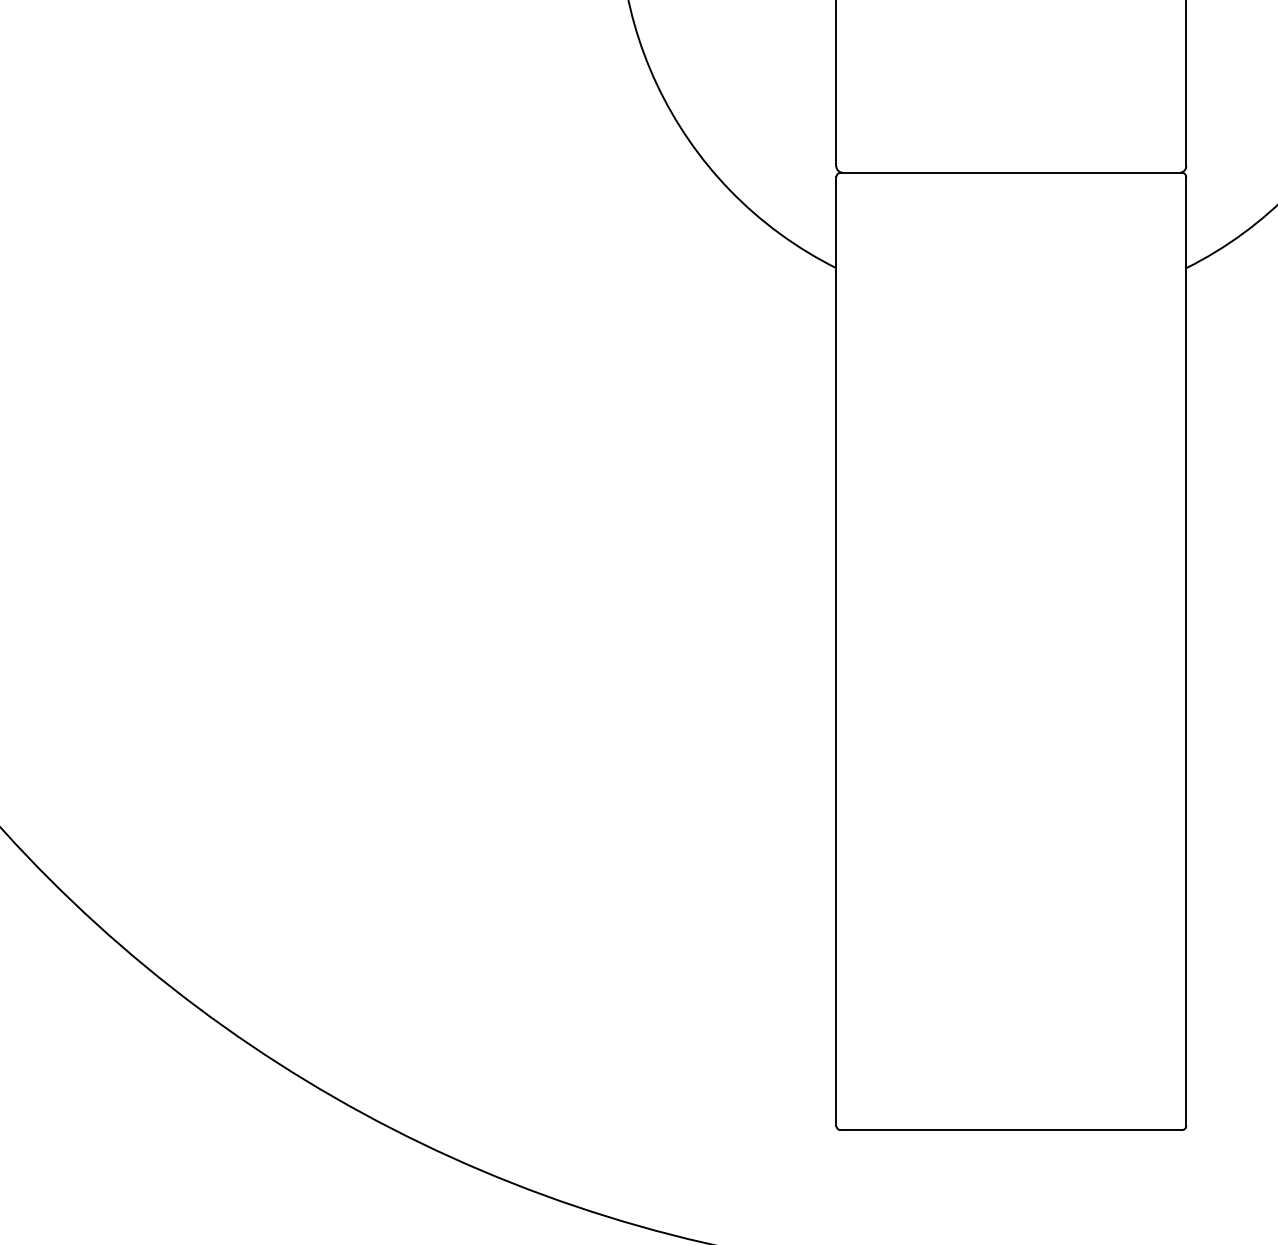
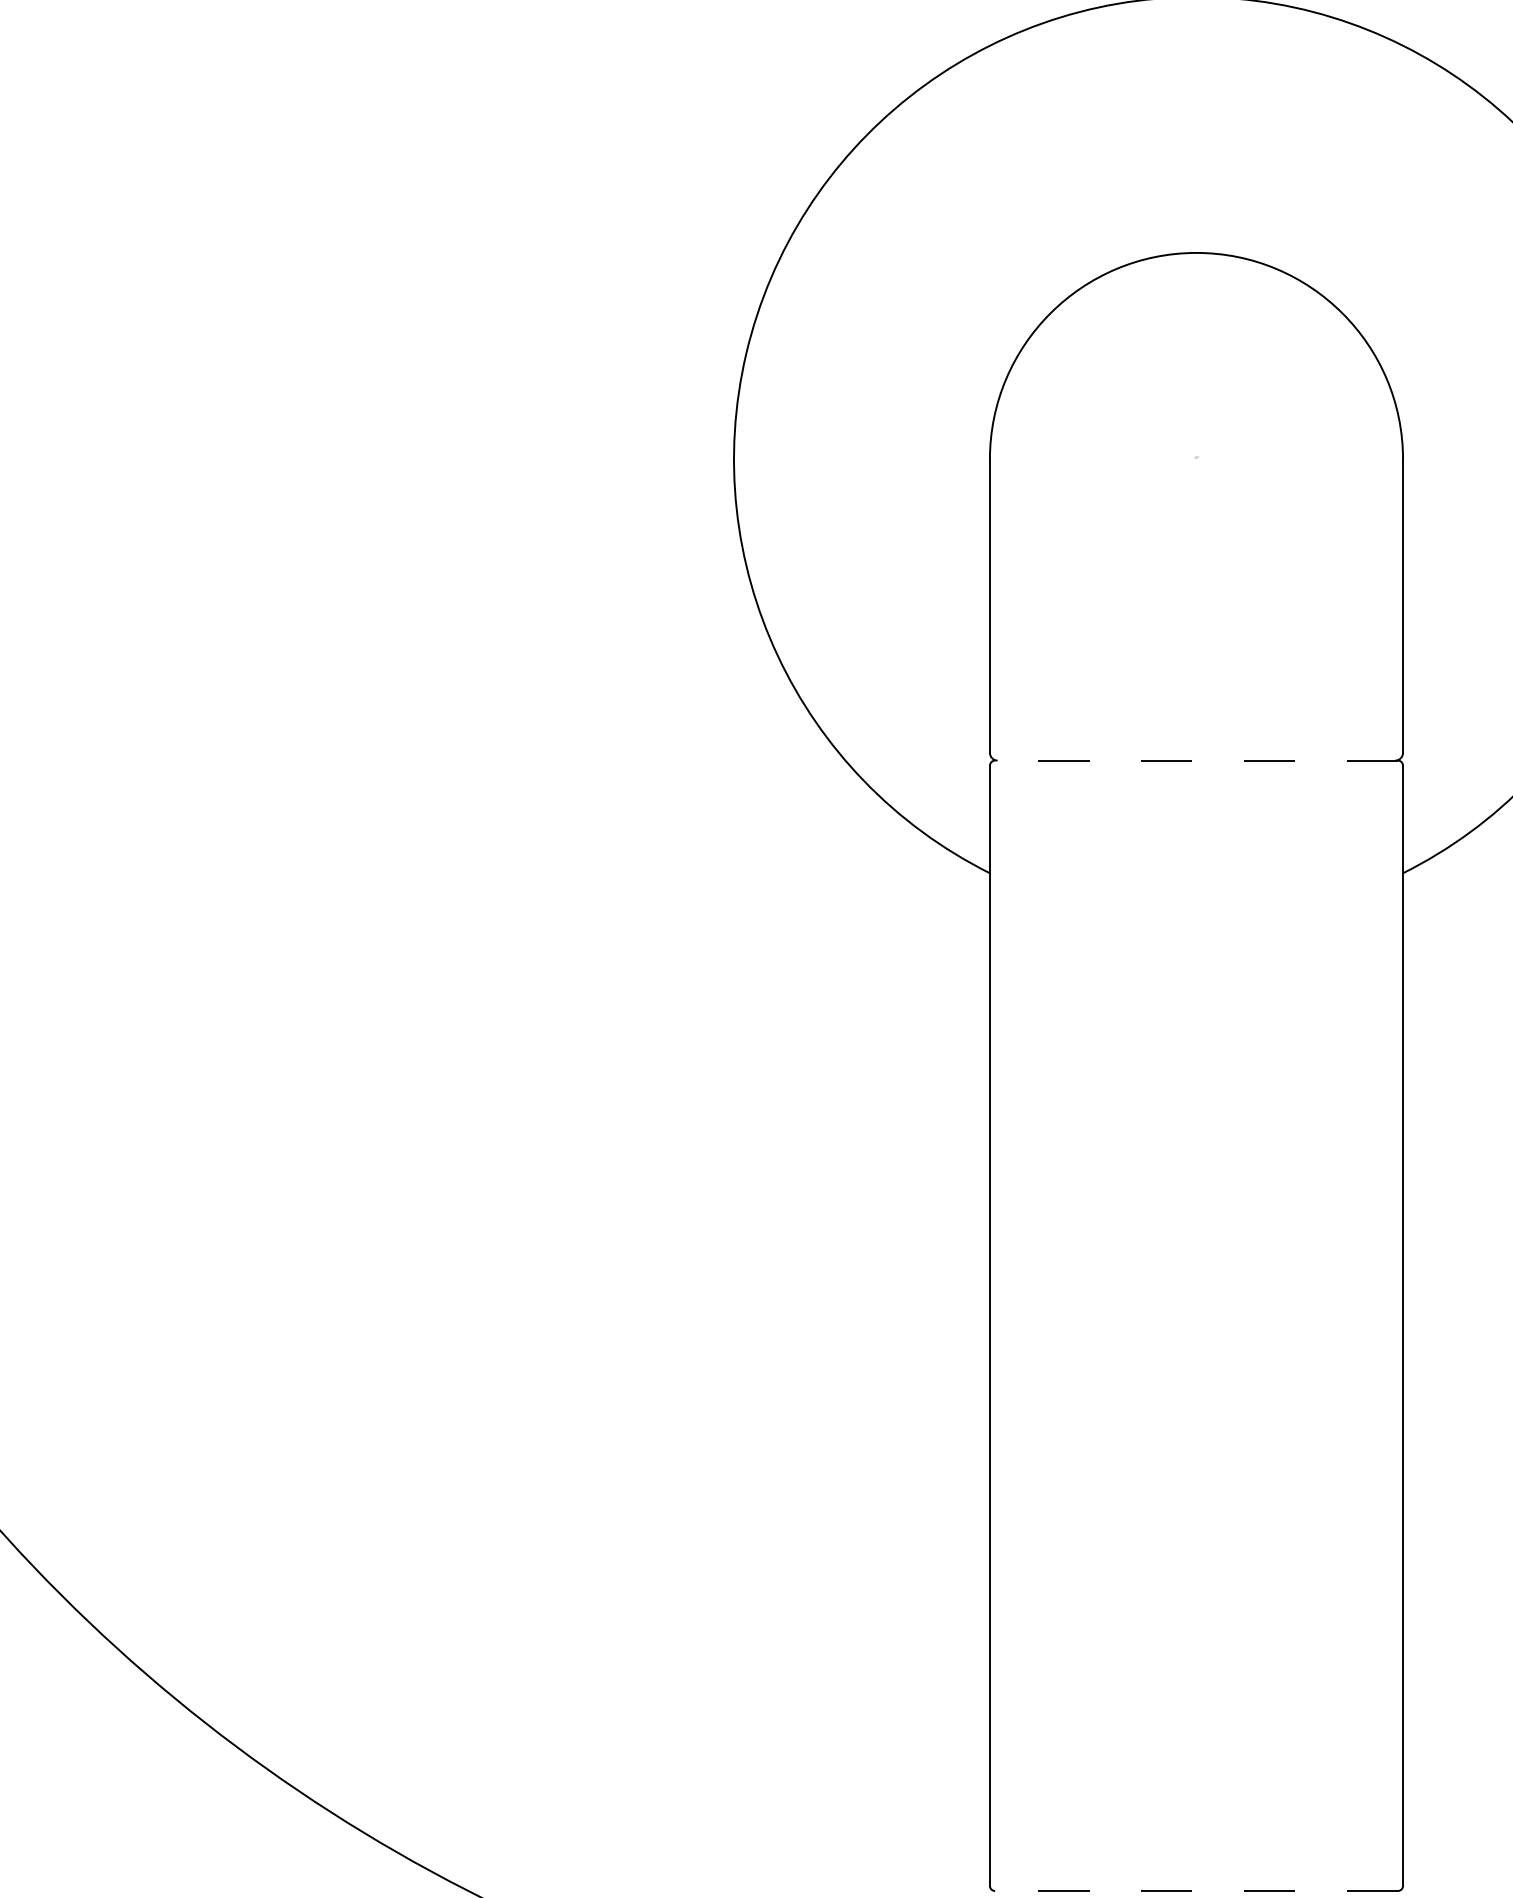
line: (1010, 172) -> (1195, 760), solid -> dashed
line: (1010, 1130) -> (1195, 1891), solid -> dashed

